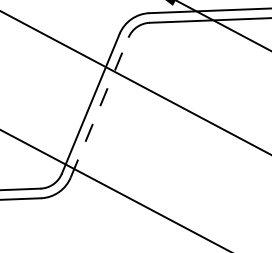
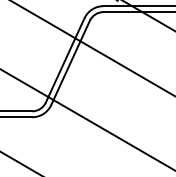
line: (99, 106) -> (70, 62), dashed -> solid

